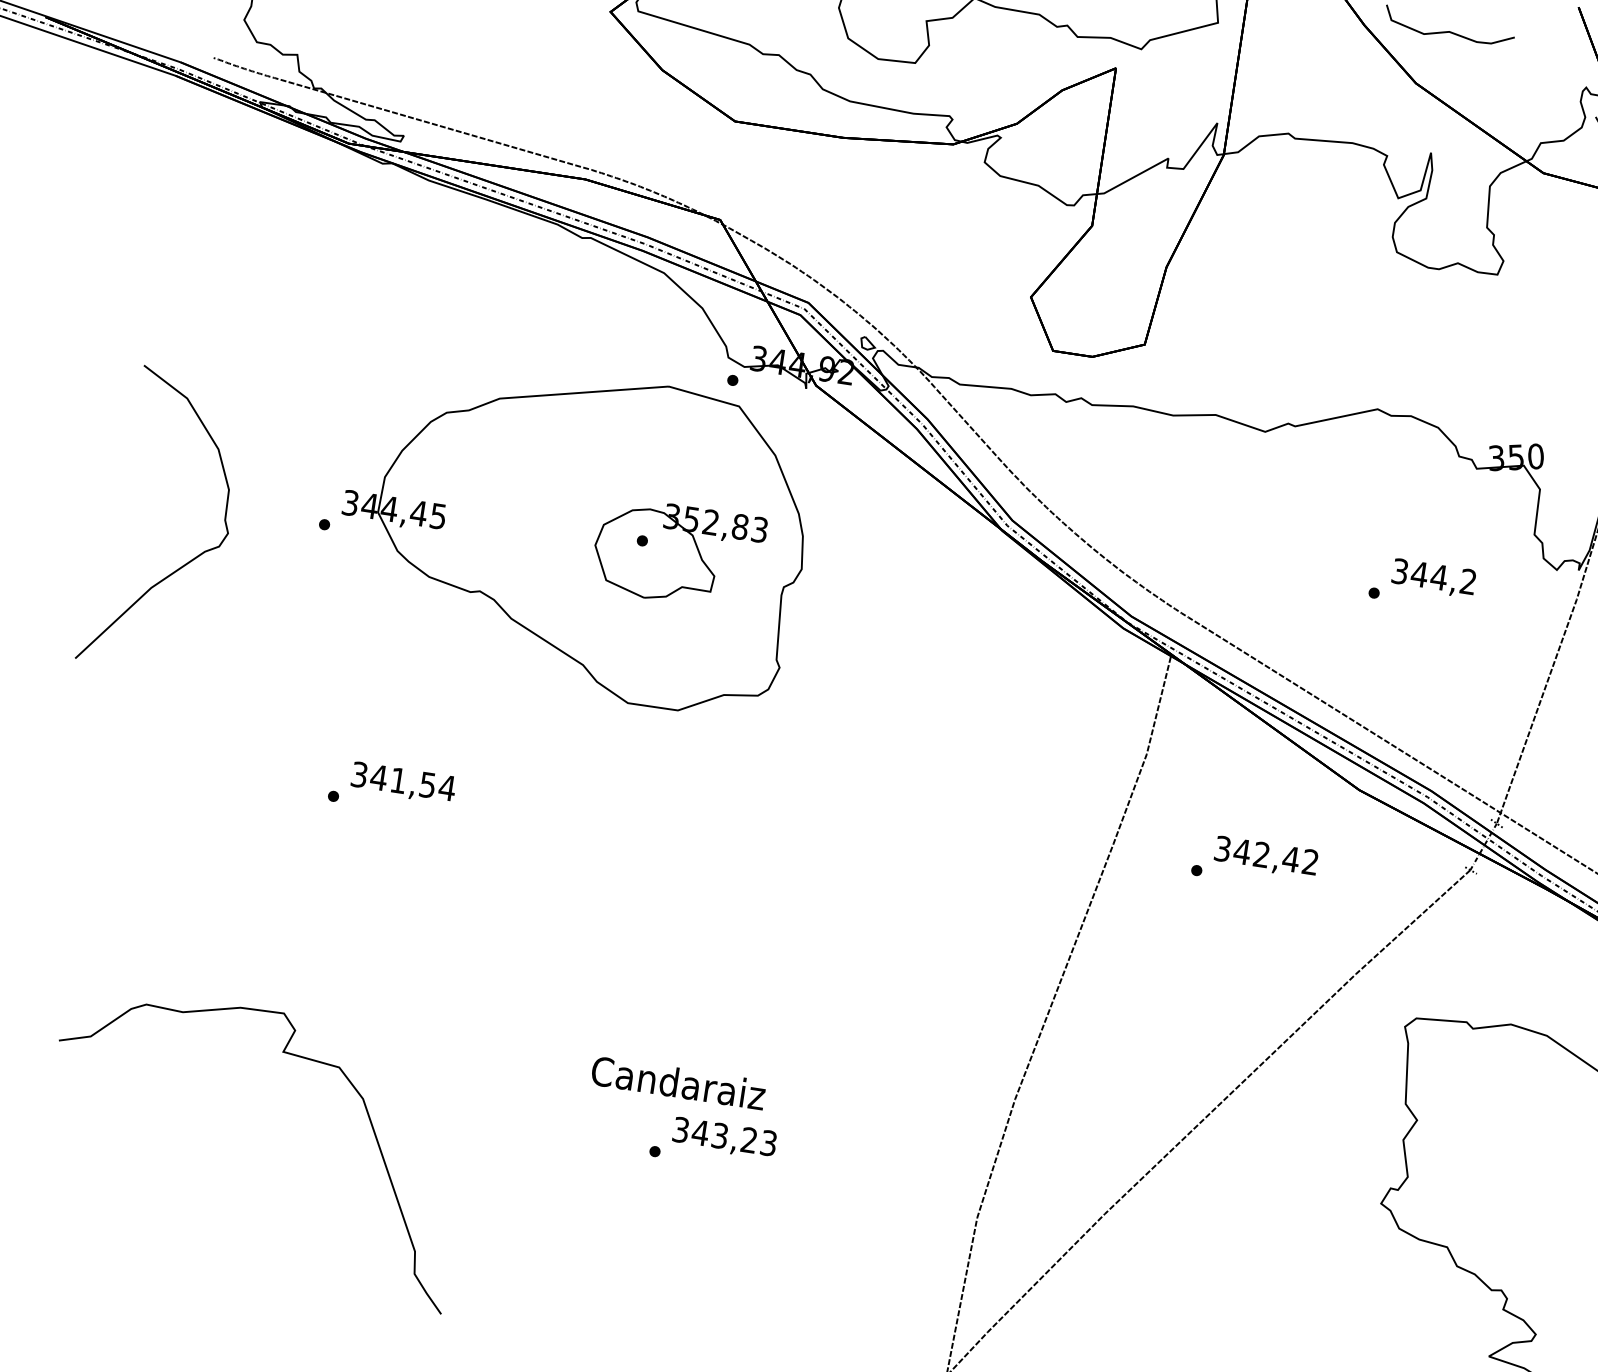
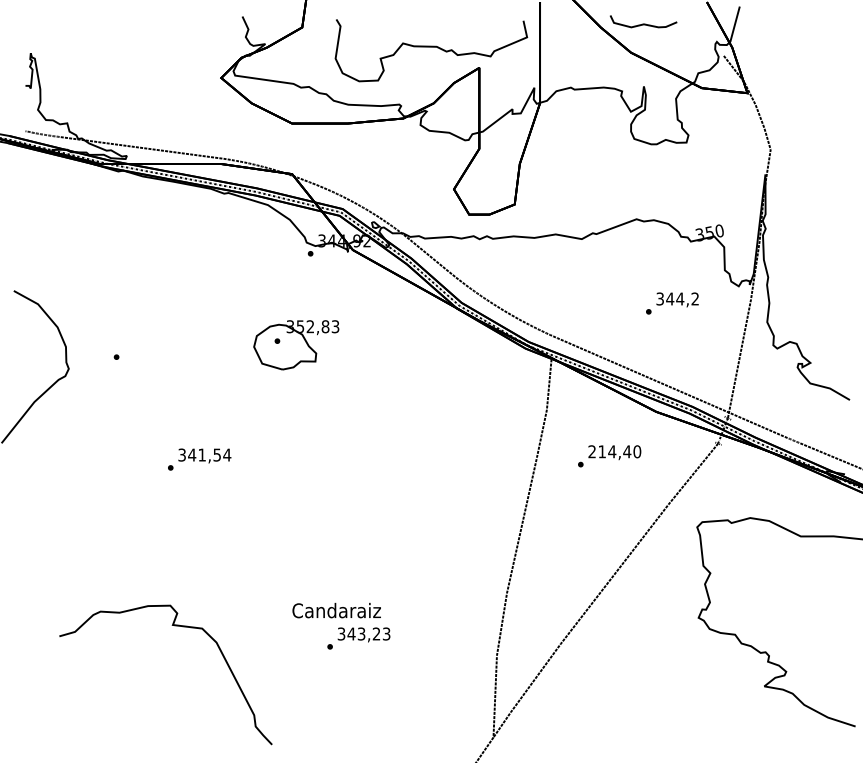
part: (574, 533) -> (242, 342), removed
text: (391, 788) -> (199, 459), moved
text: (1266, 854) -> (614, 451), 342,42 -> 214,40
curve: (285, 1055) -> (174, 626), moved

